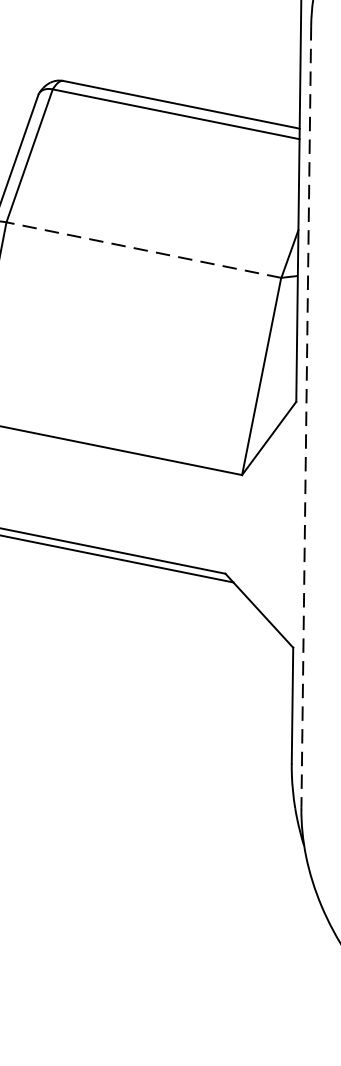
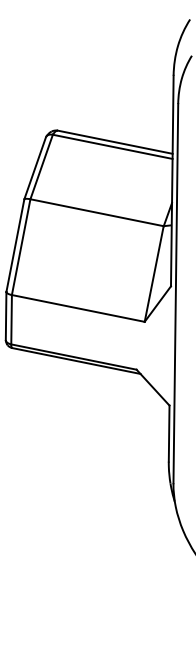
line: (144, 249) -> (97, 212), dashed -> solid
line: (305, 416) -> (175, 293), dashed -> solid

